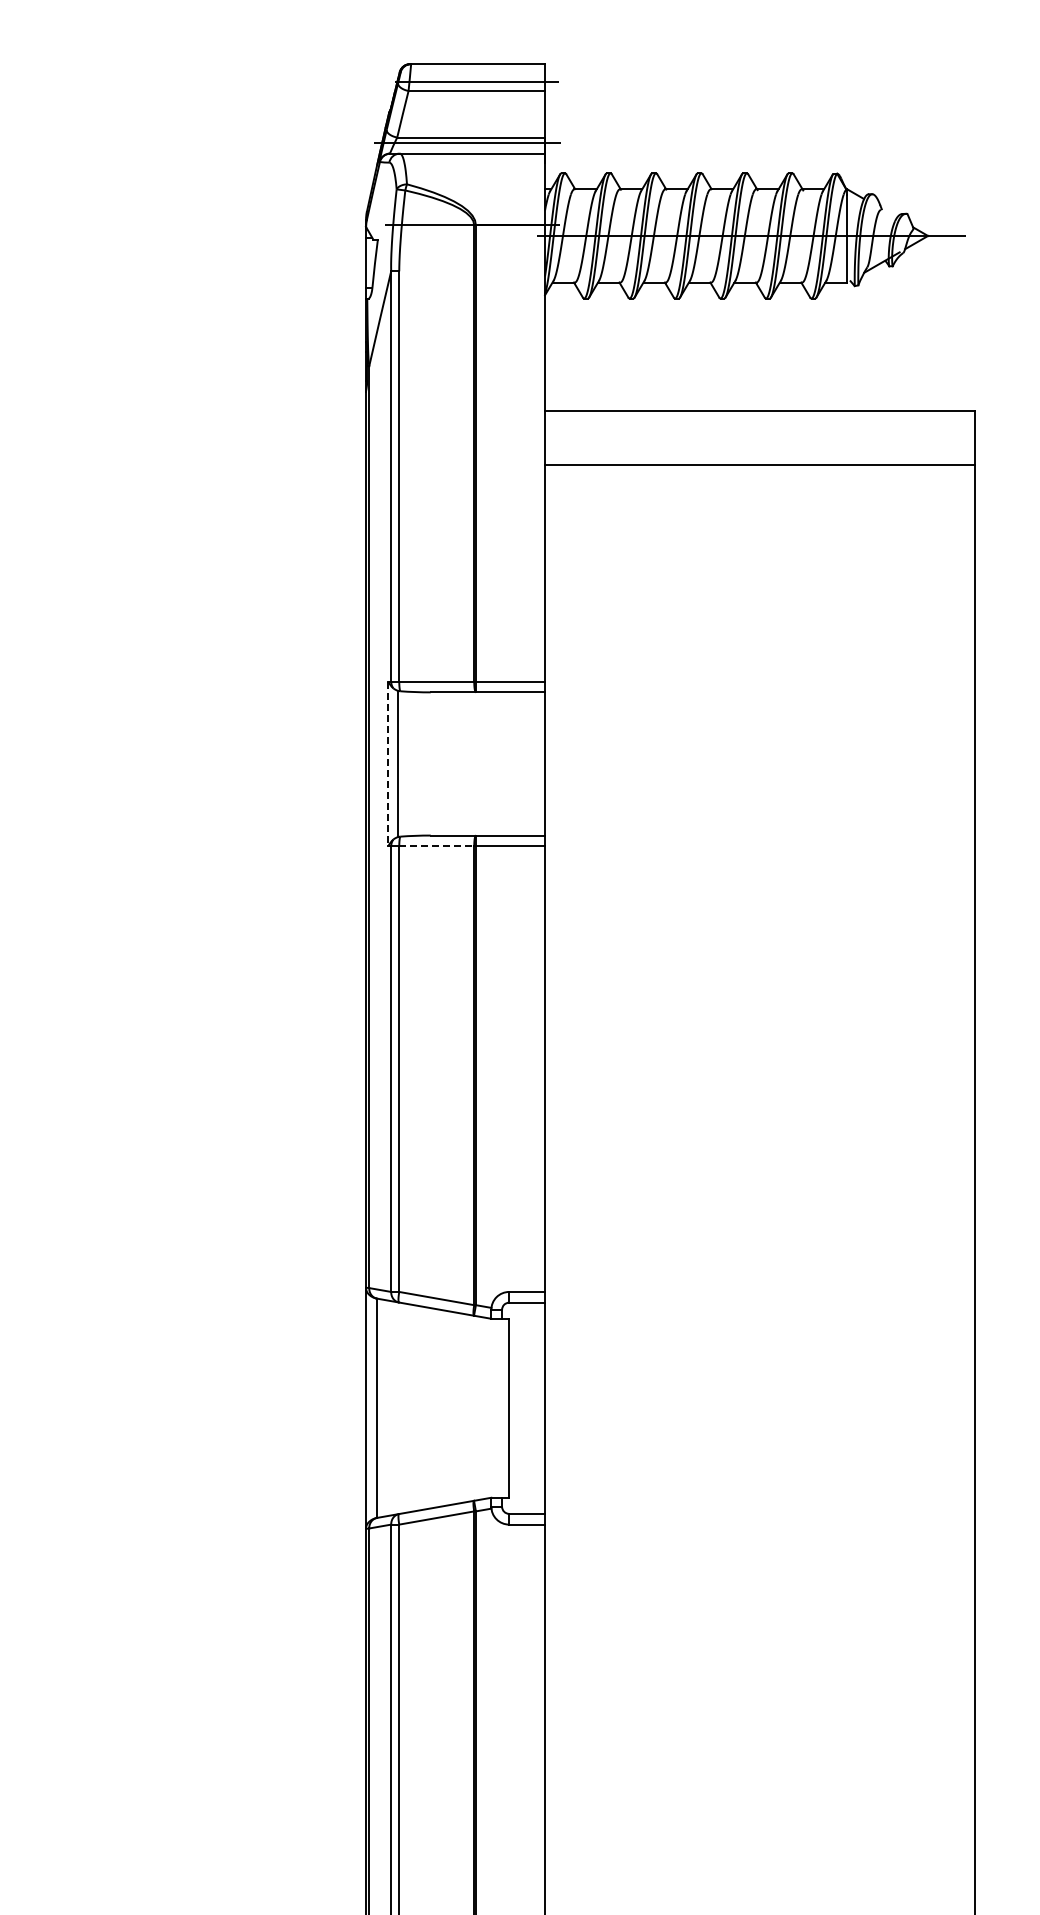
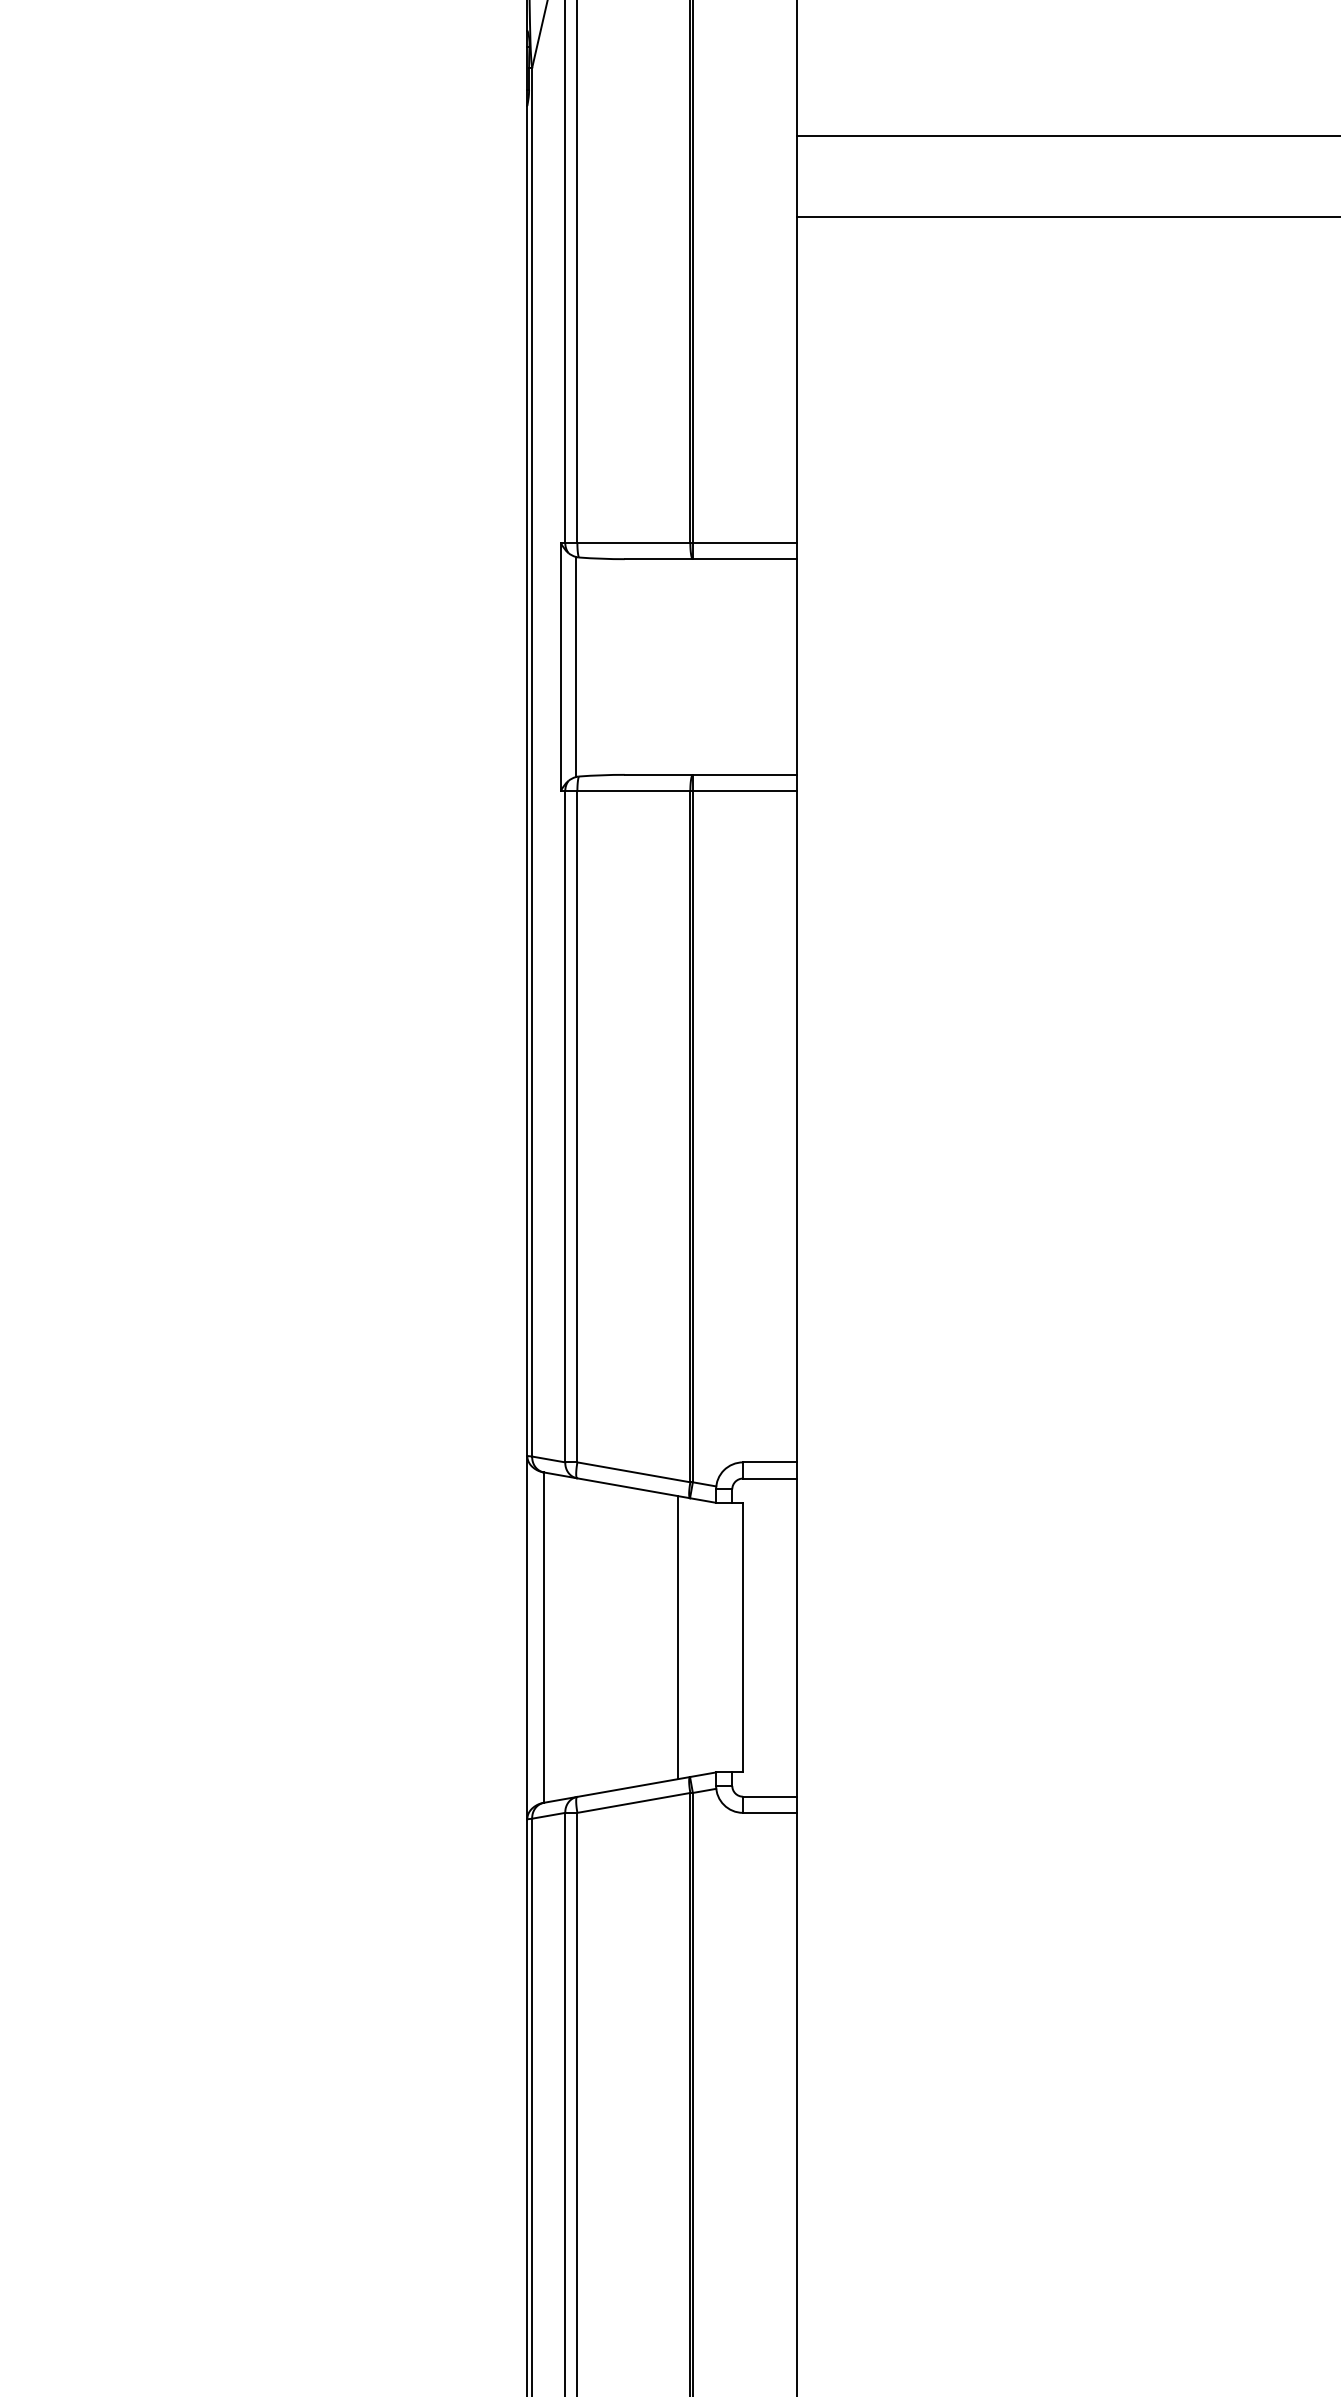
line: (388, 764) -> (561, 667), dashed -> solid
line: (437, 846) -> (634, 791), dashed -> solid
line: (465, 1408) -> (677, 1637), added

